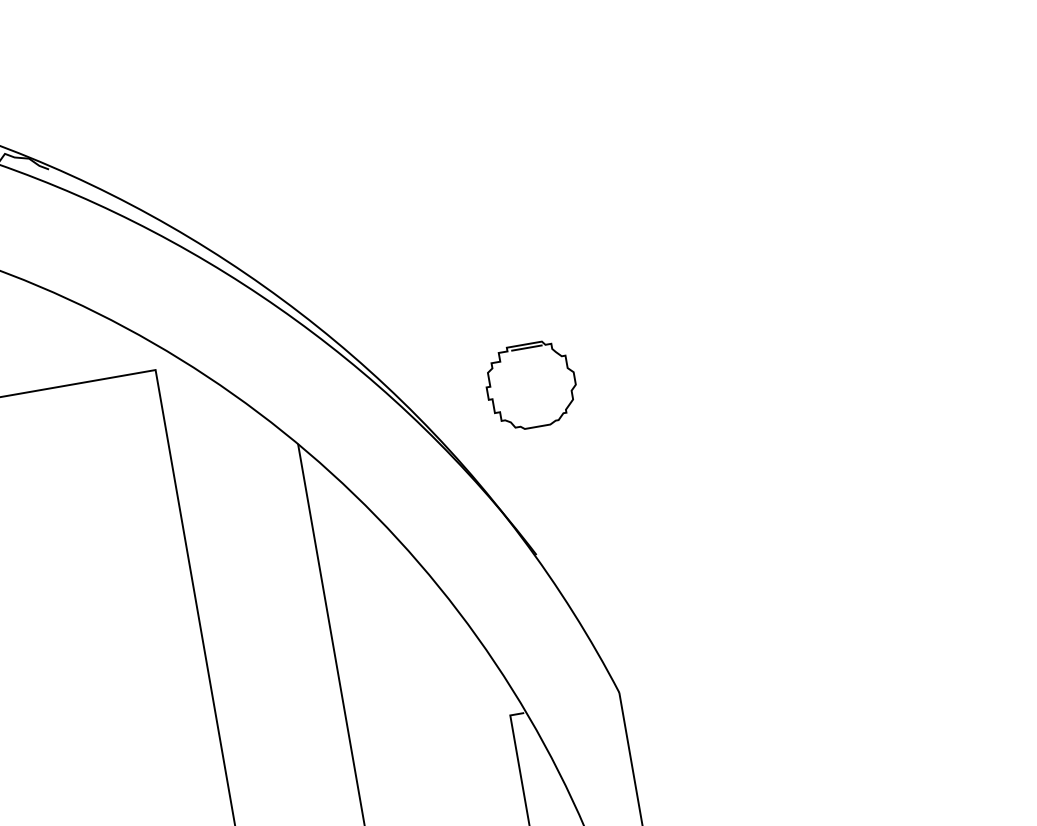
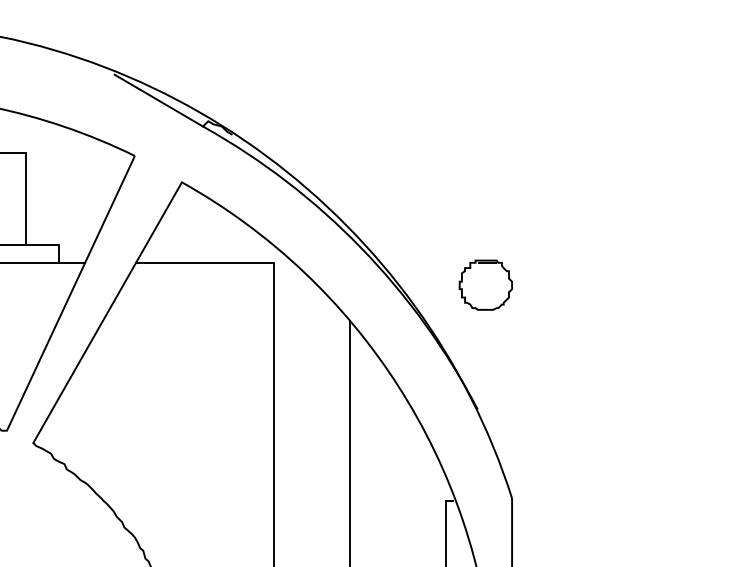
part: (530, 384) -> (485, 284), moved

